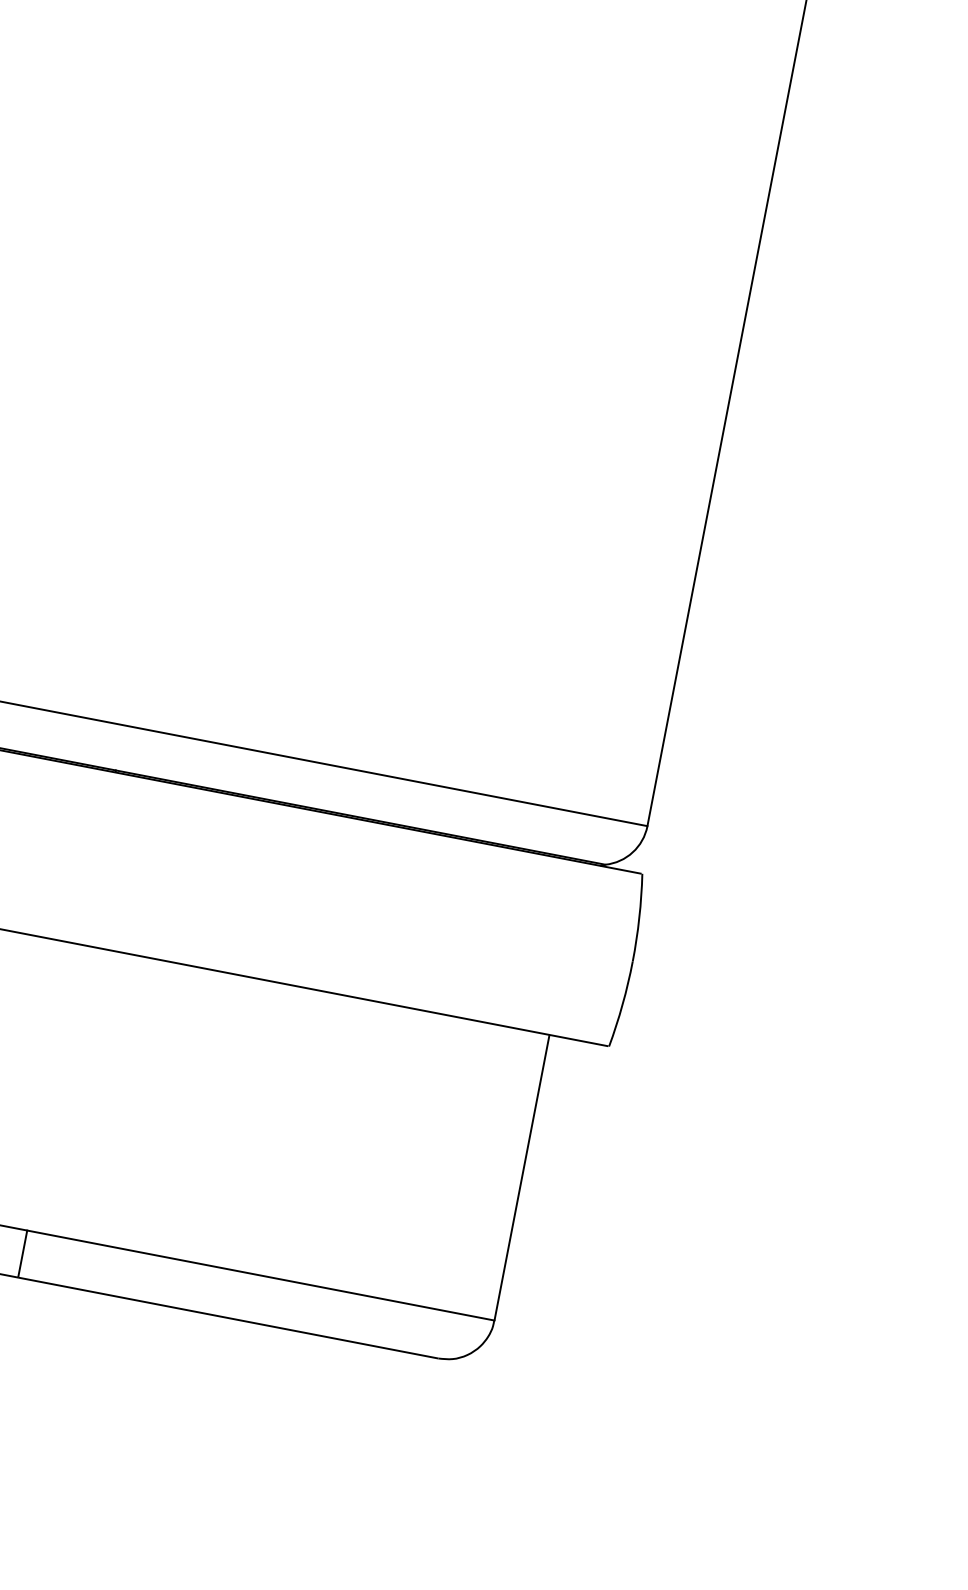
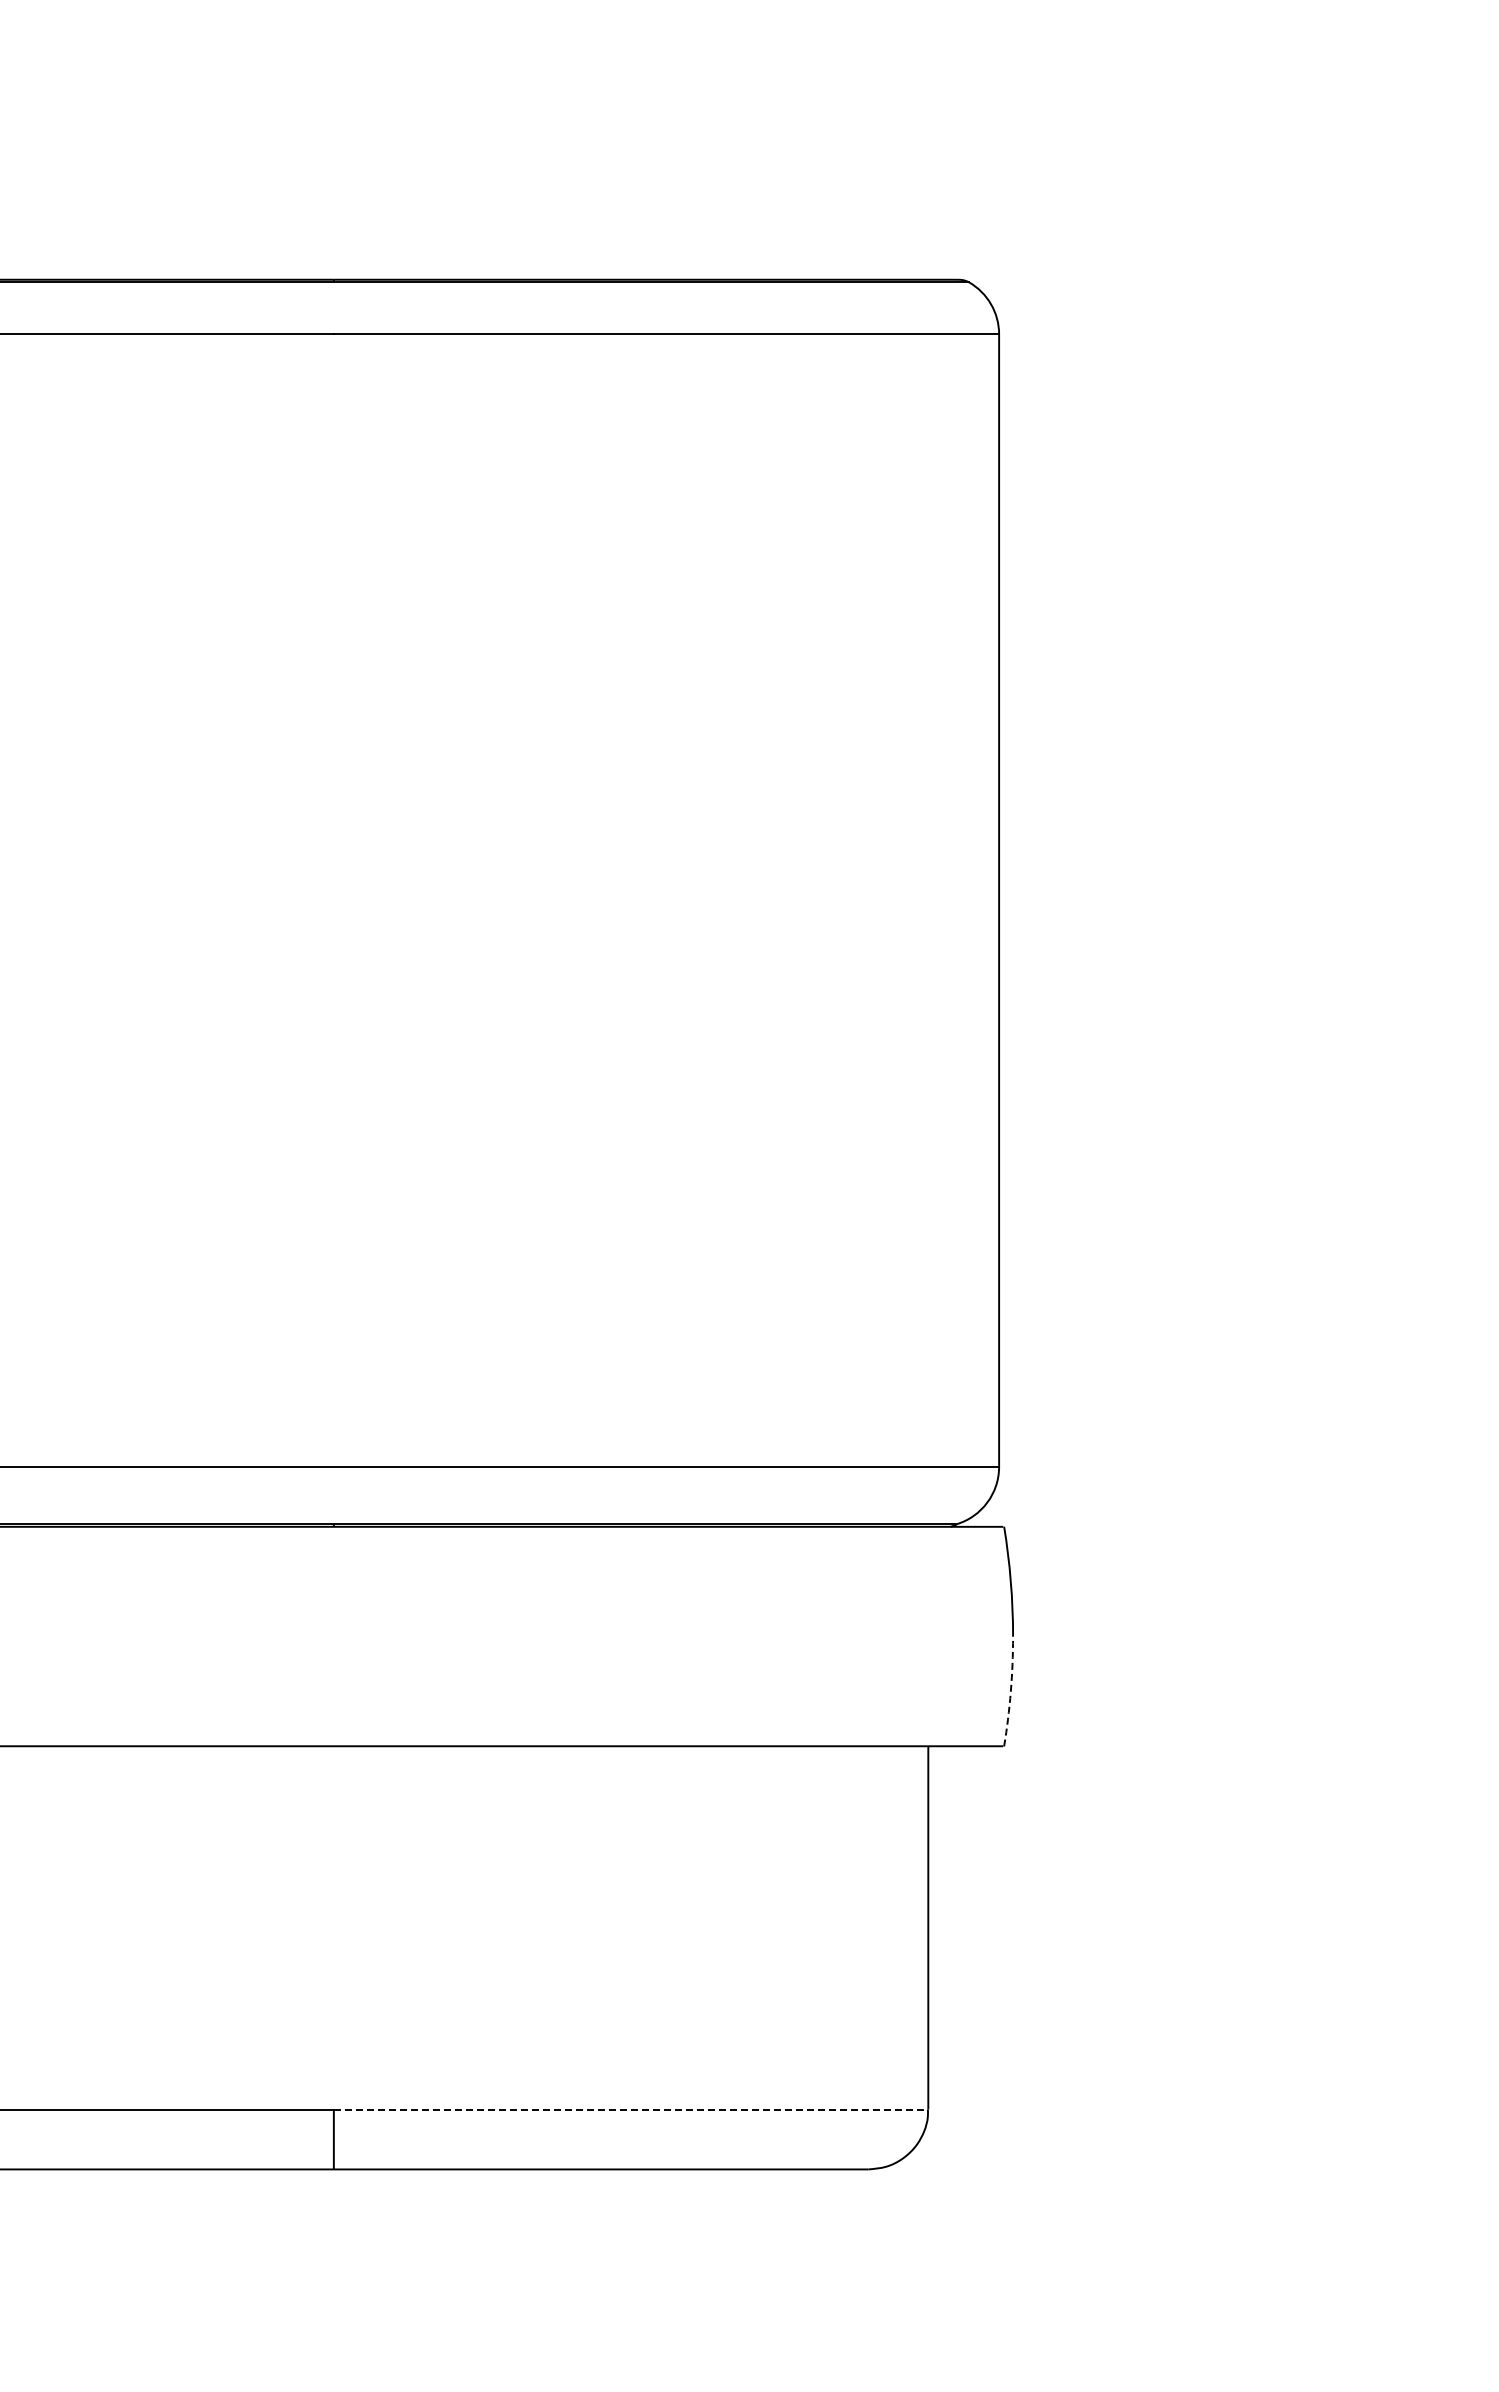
arc: (622, 1004) -> (1010, 1691), solid -> dashed
line: (261, 1275) -> (631, 2109), solid -> dashed

